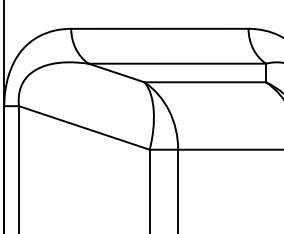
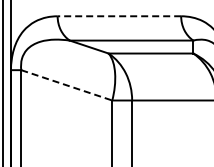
line: (160, 29) -> (119, 16), solid -> dashed
line: (83, 128) -> (66, 85), solid -> dashed

